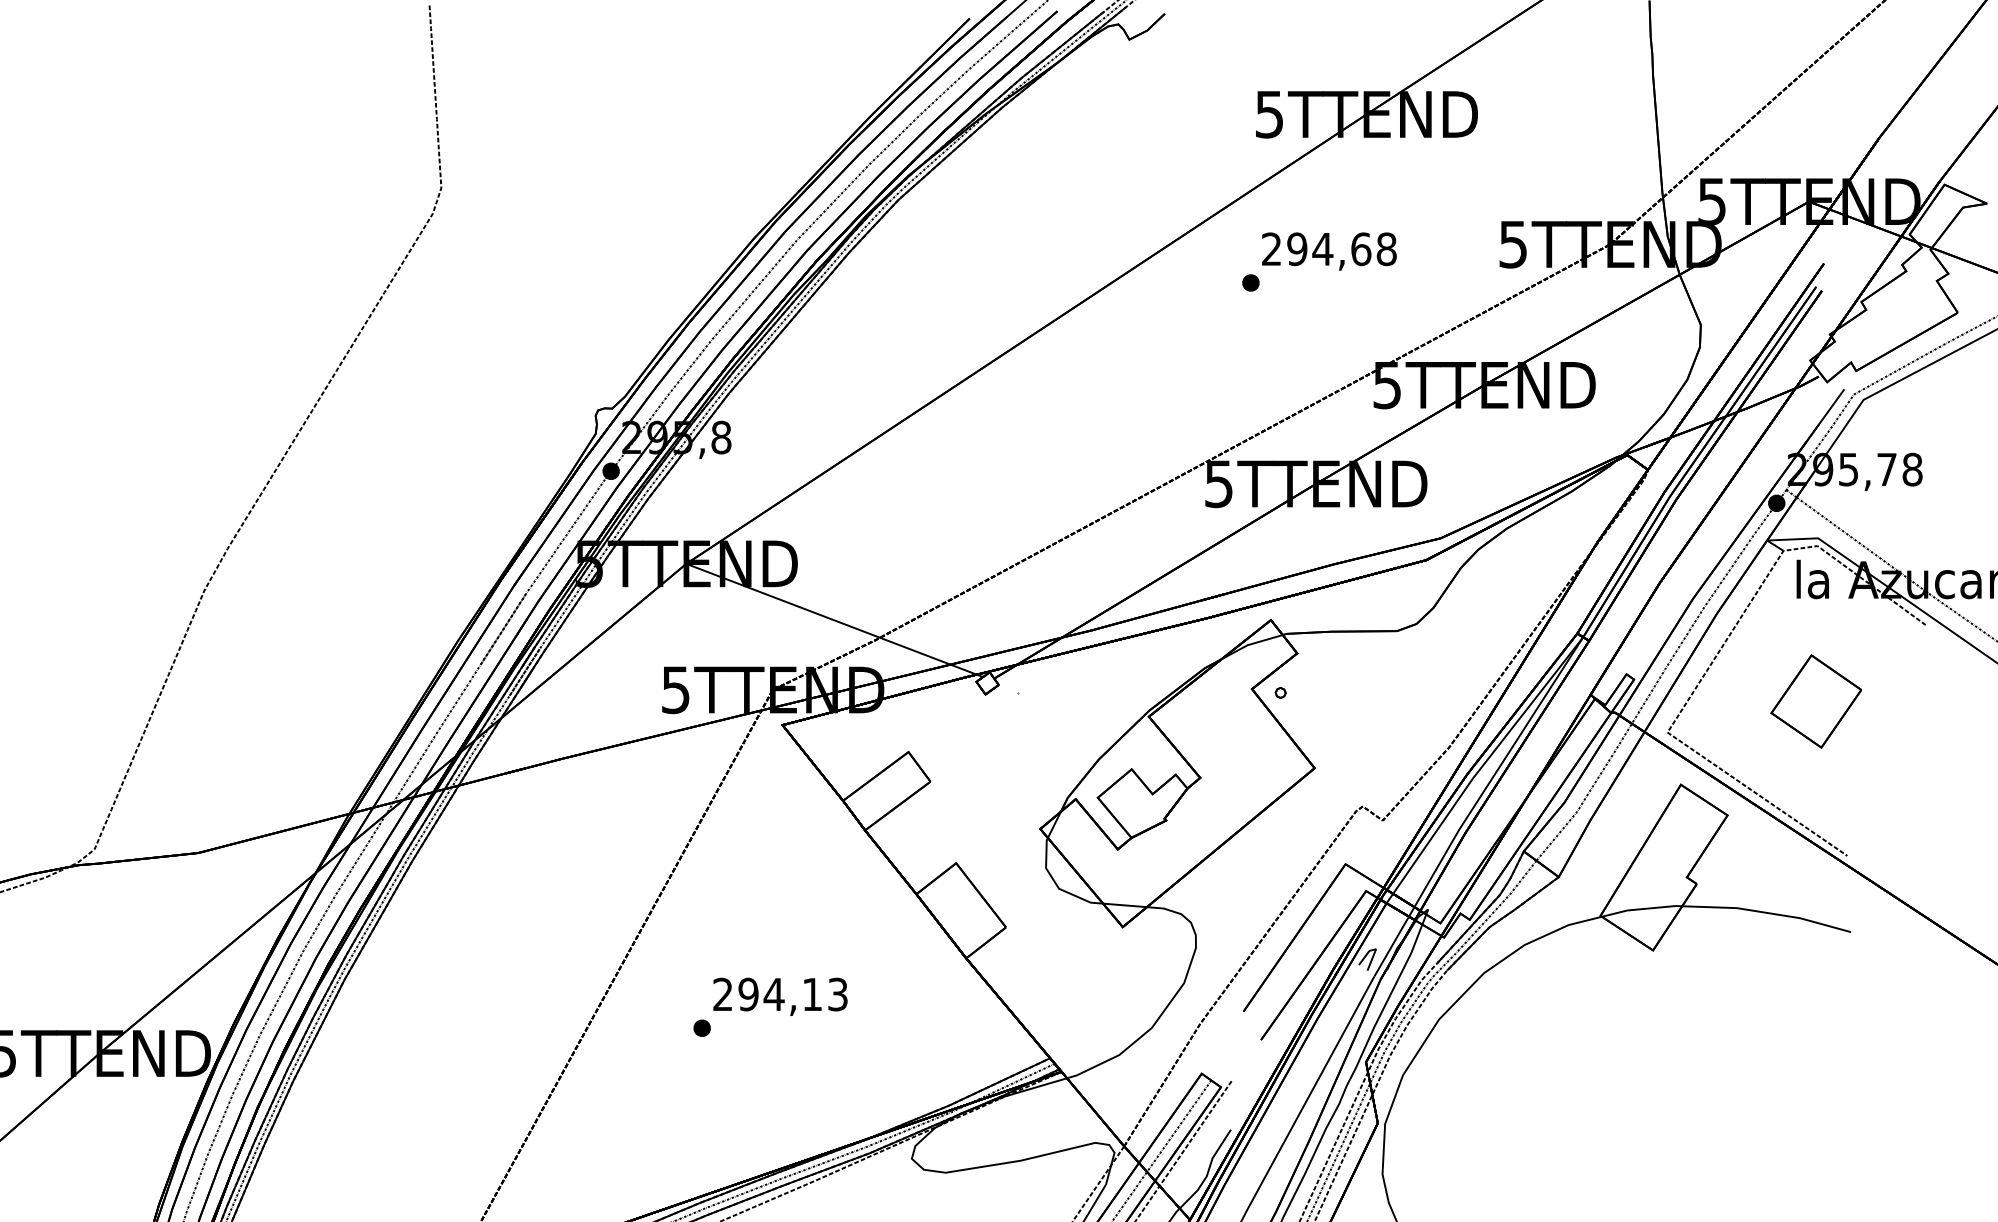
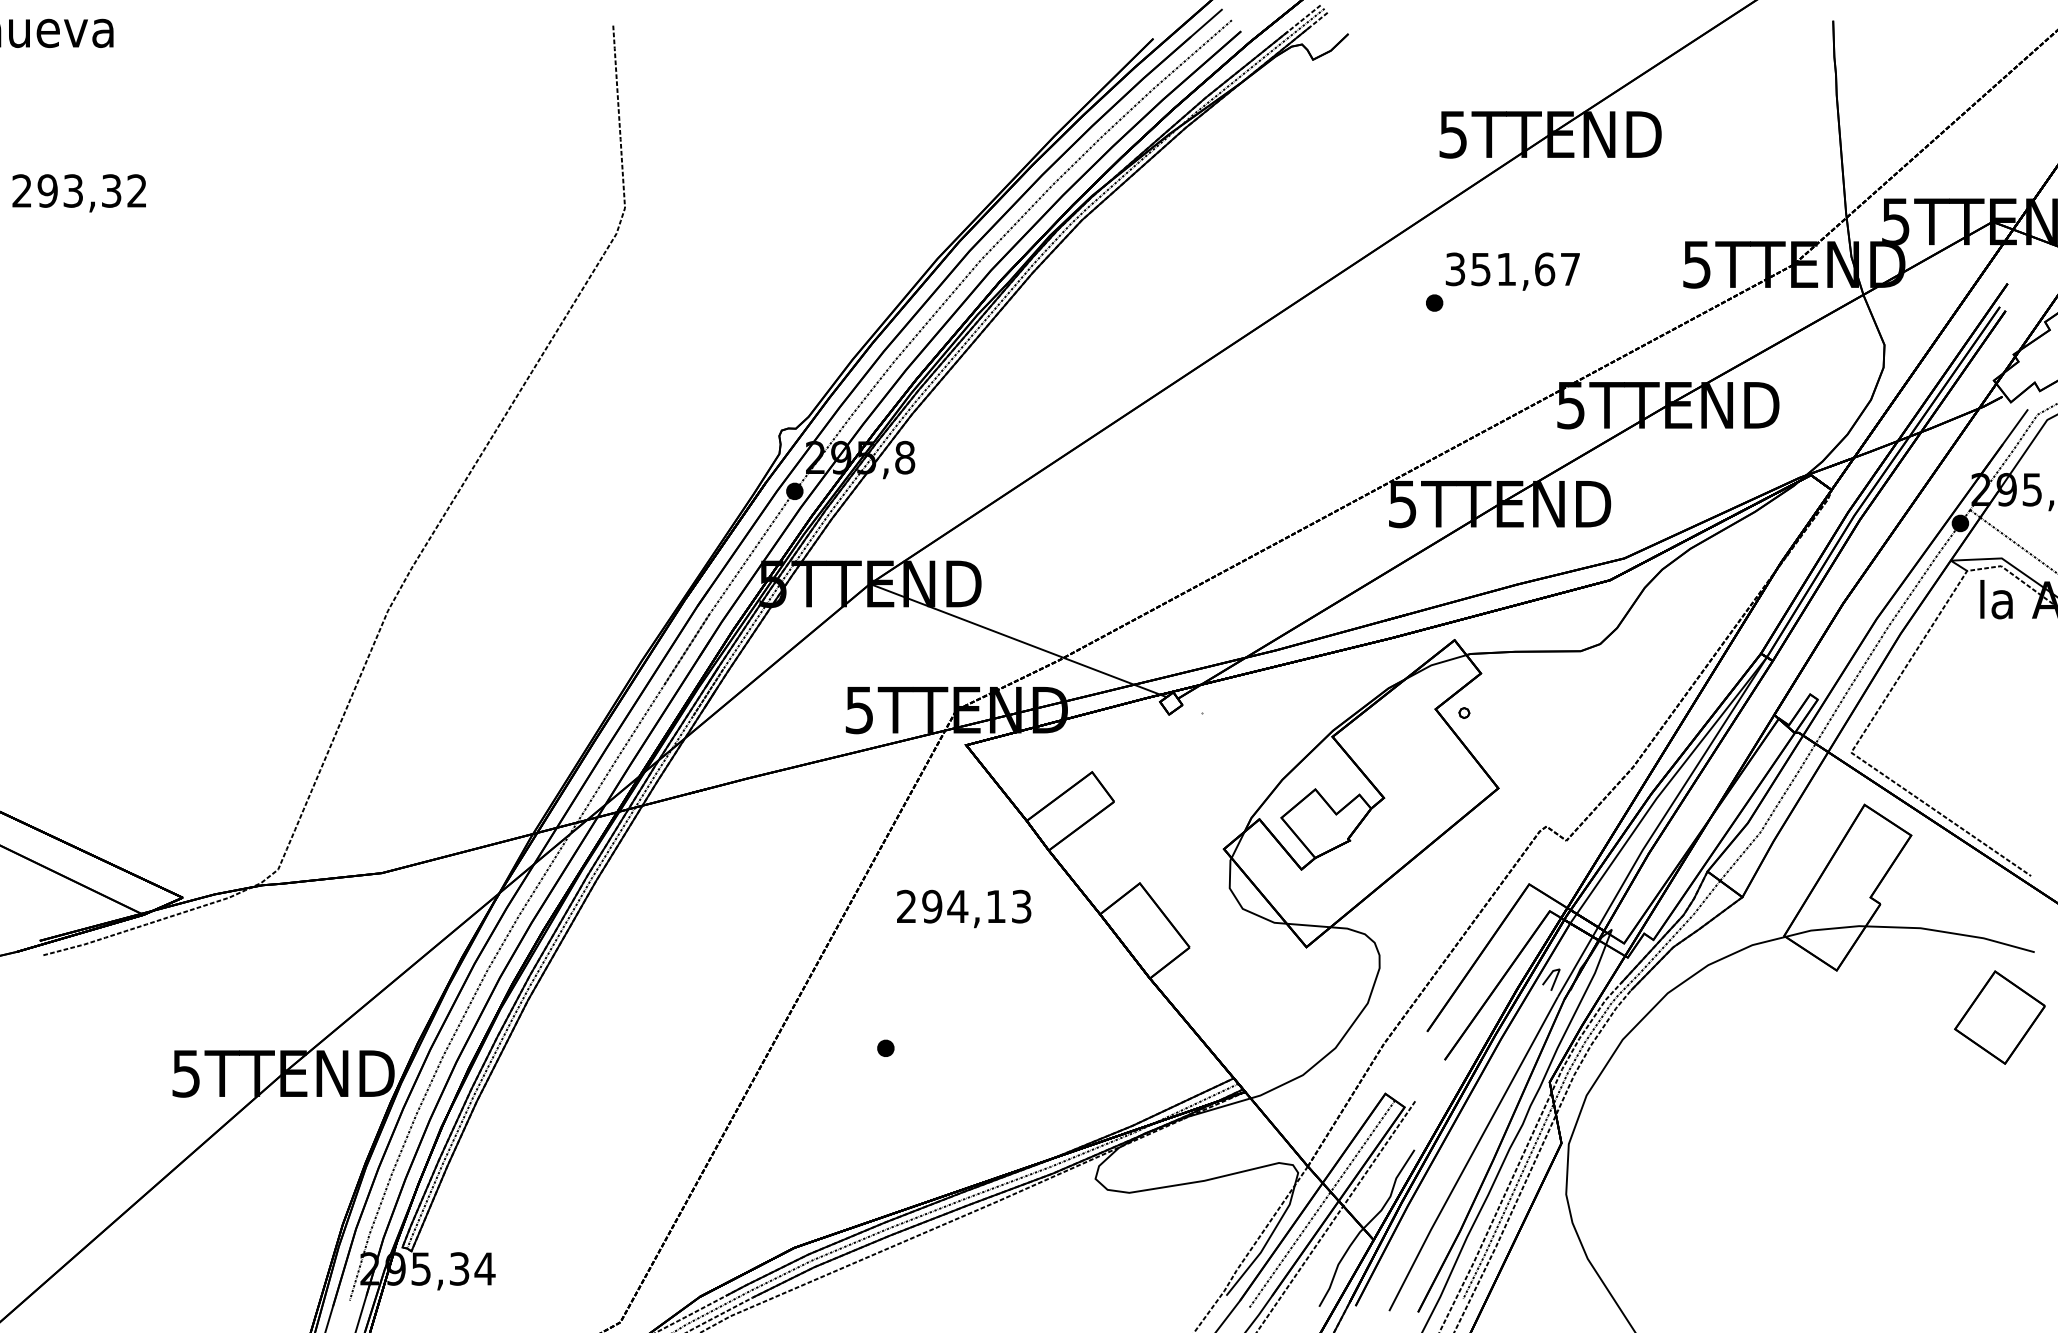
text: (1328, 249) -> (1512, 269), 294,68 -> 351,67
part: (1815, 701) -> (1999, 1017), moved
text: (780, 996) -> (964, 908), moved

